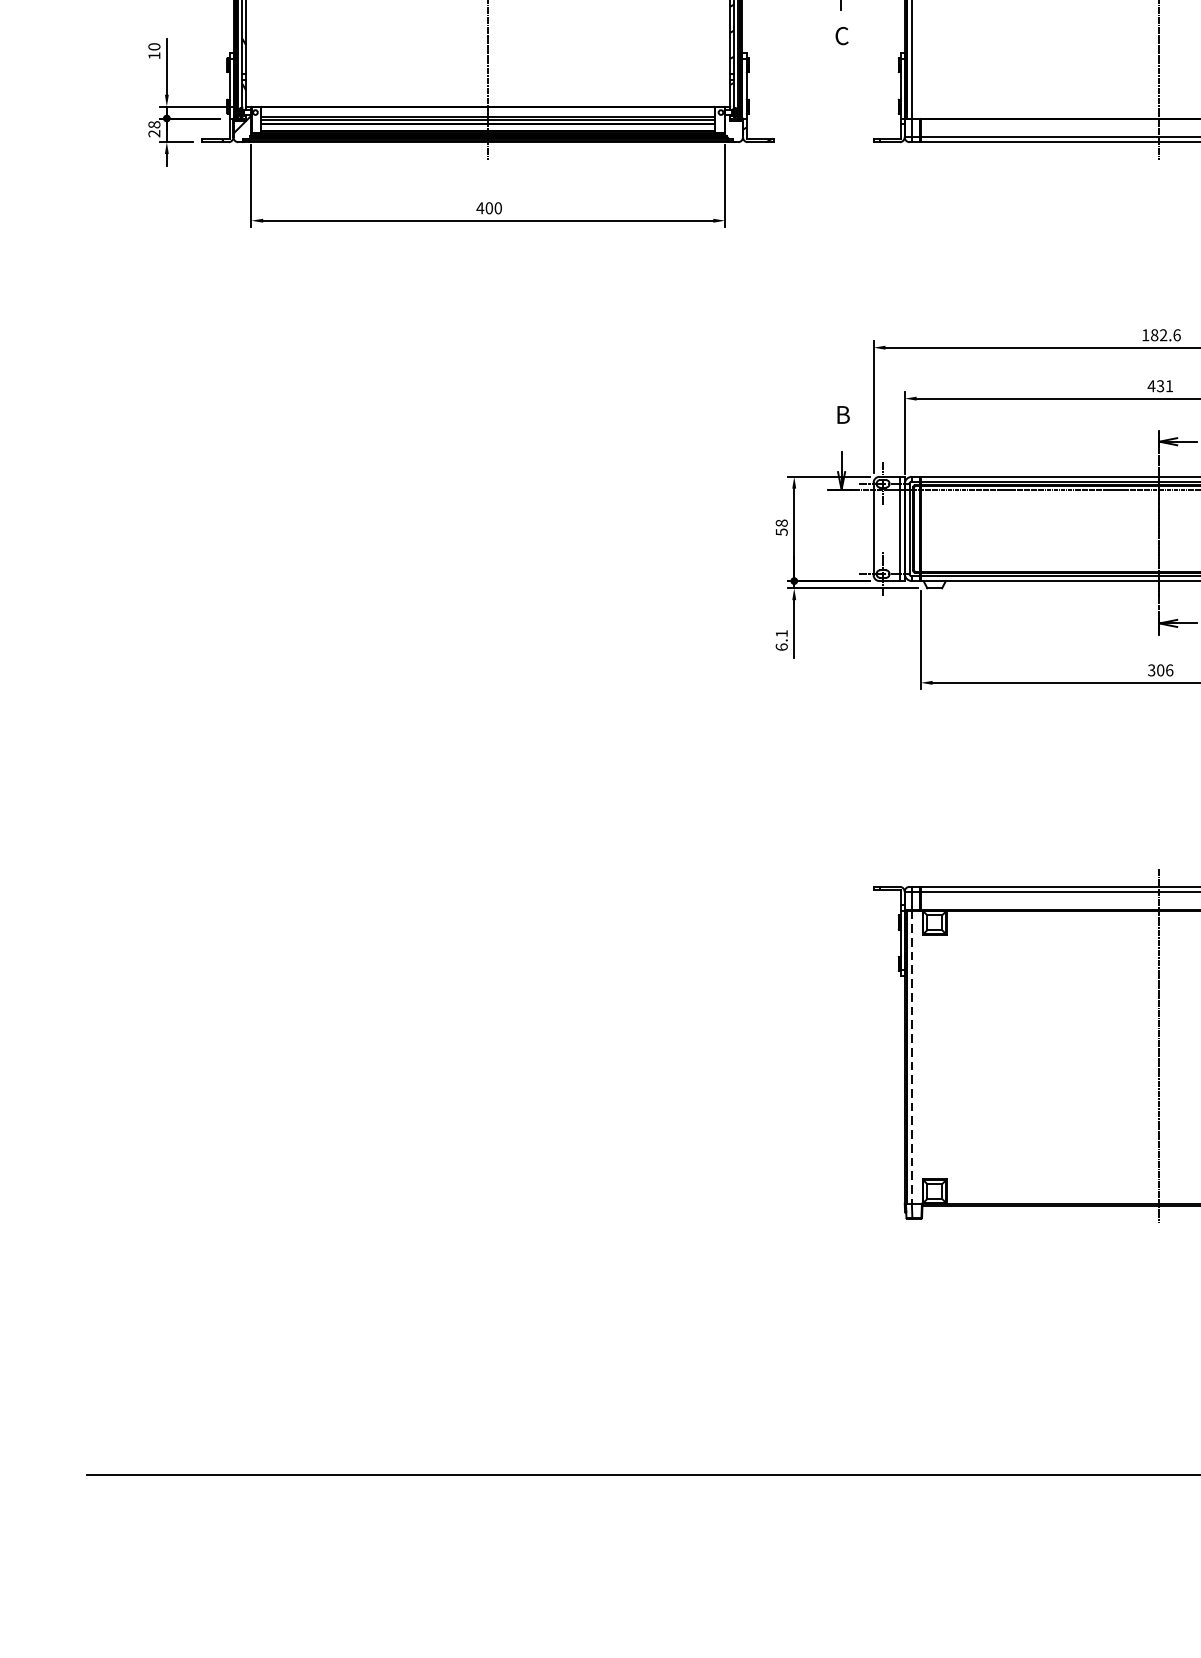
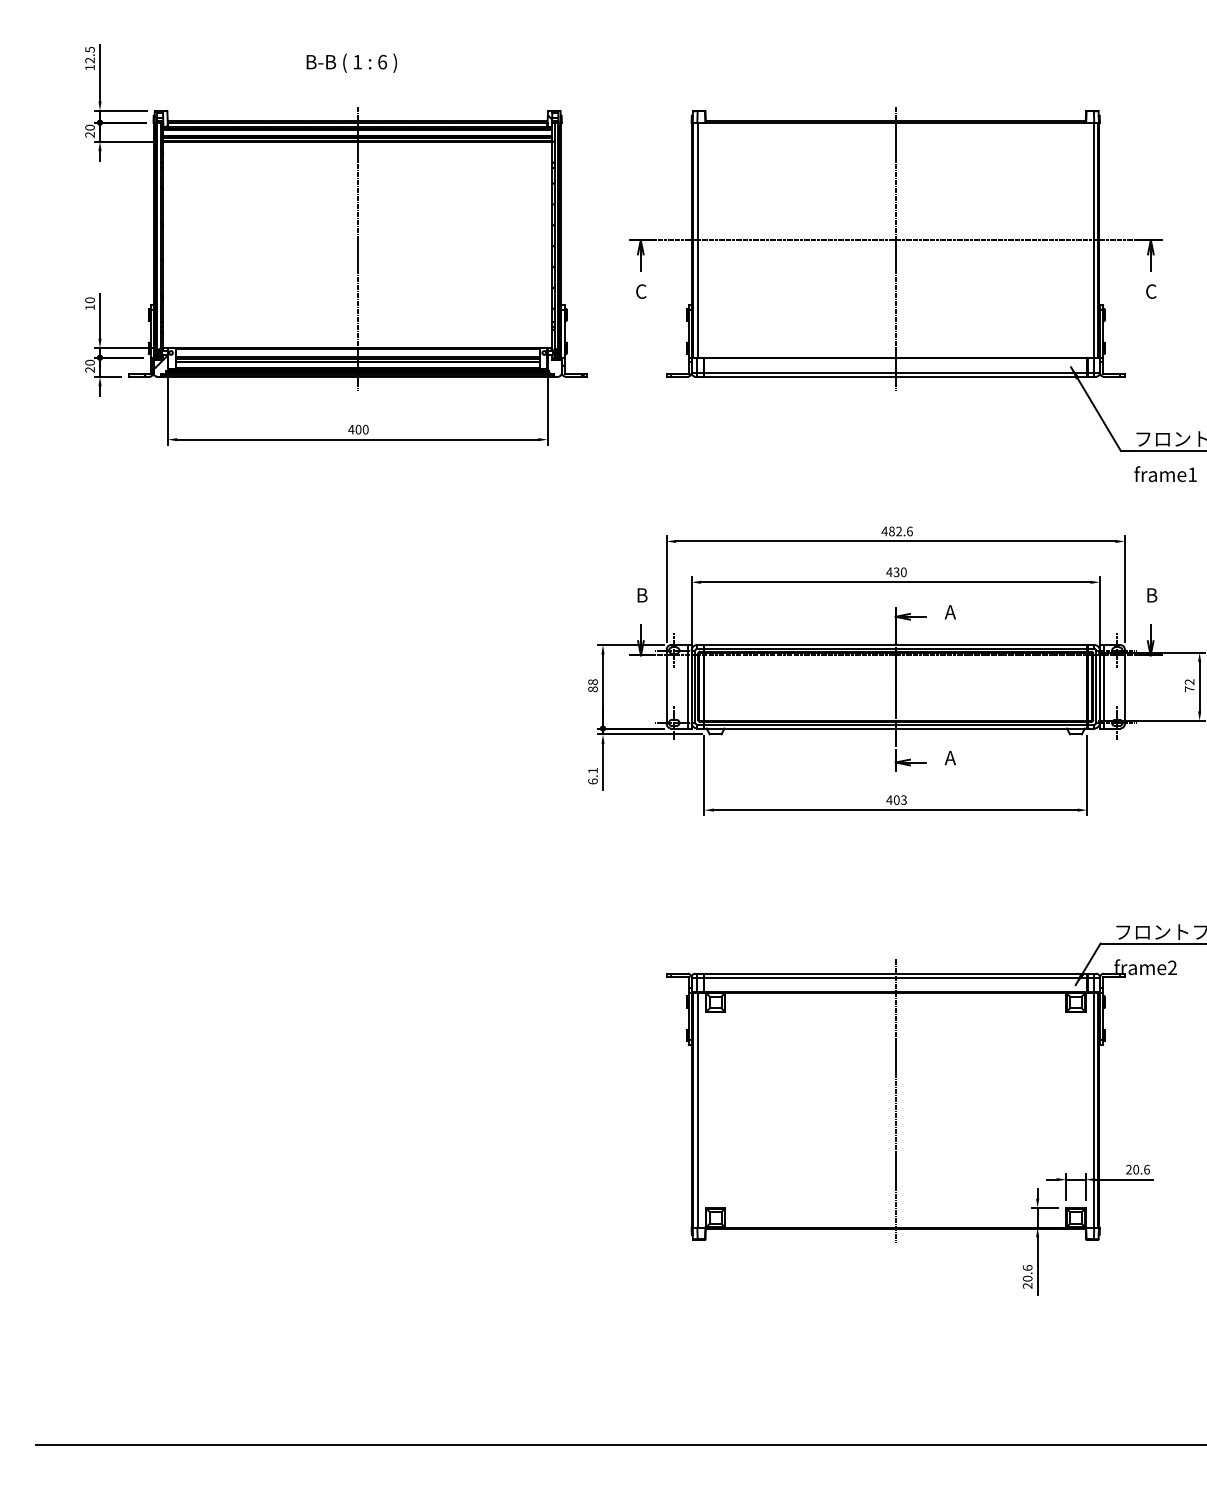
text: (154, 124) -> (90, 362), 28 -> 20
text: (1145, 335) -> (884, 531), 182.6 -> 482.6
text: (1169, 386) -> (903, 572), 431 -> 430
text: (781, 532) -> (592, 689), 58 -> 88
text: (1160, 669) -> (896, 799), 306 -> 403
line: (912, 1057) -> (697, 1110), dashed -> solid

